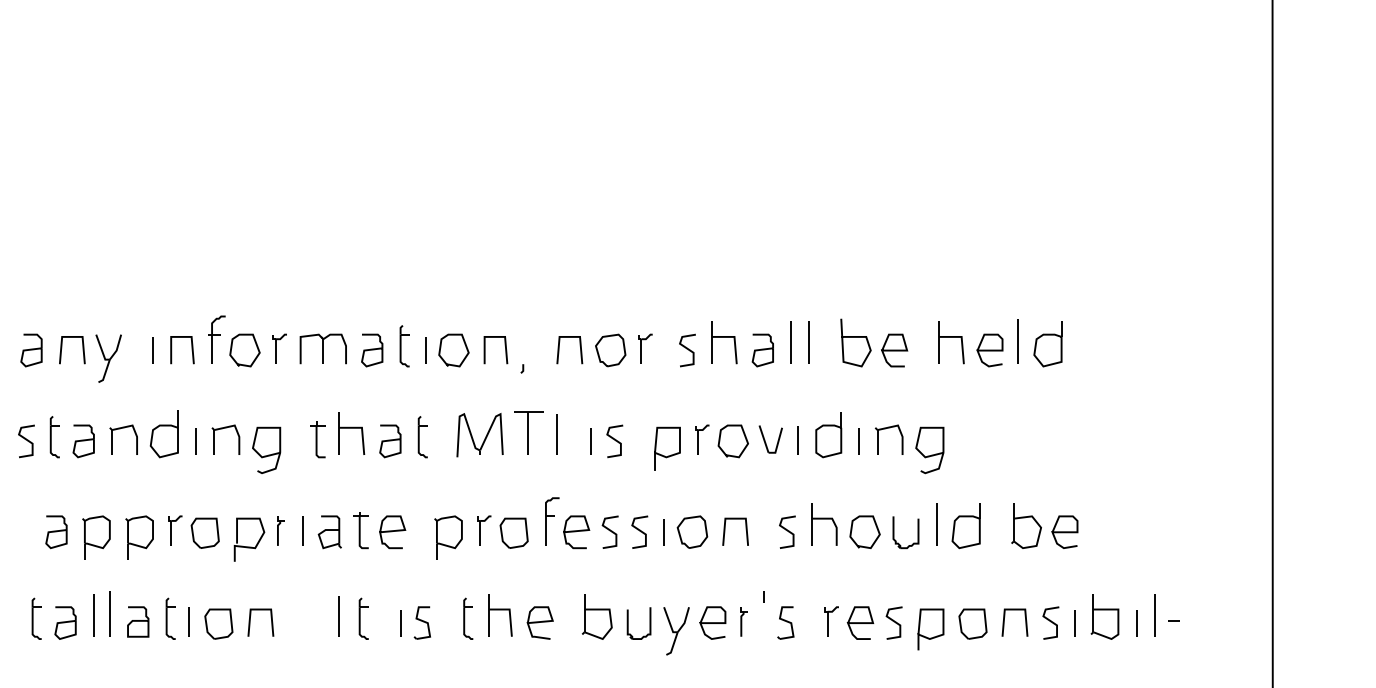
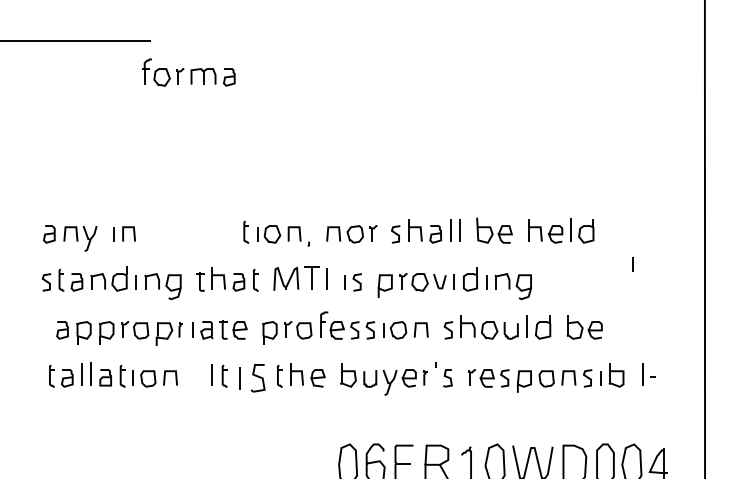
part: (294, 341) -> (188, 72), moved
part: (414, 623) -> (251, 378), size x1.6
line: (1135, 623) -> (632, 264), moved

